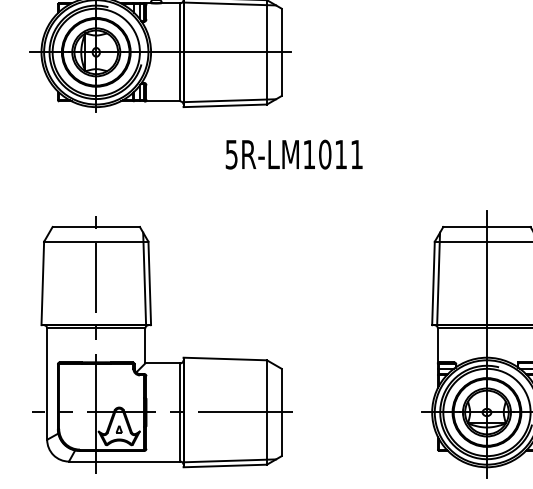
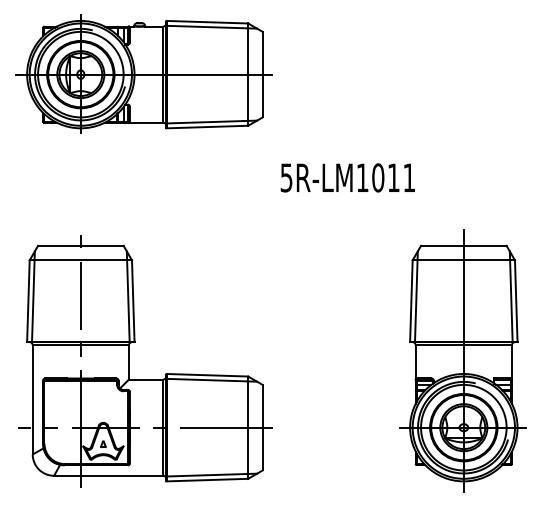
text: (293, 154) -> (347, 177), moved
line: (47, 278) -> (33, 296), added
line: (229, 363) -> (211, 379), added

